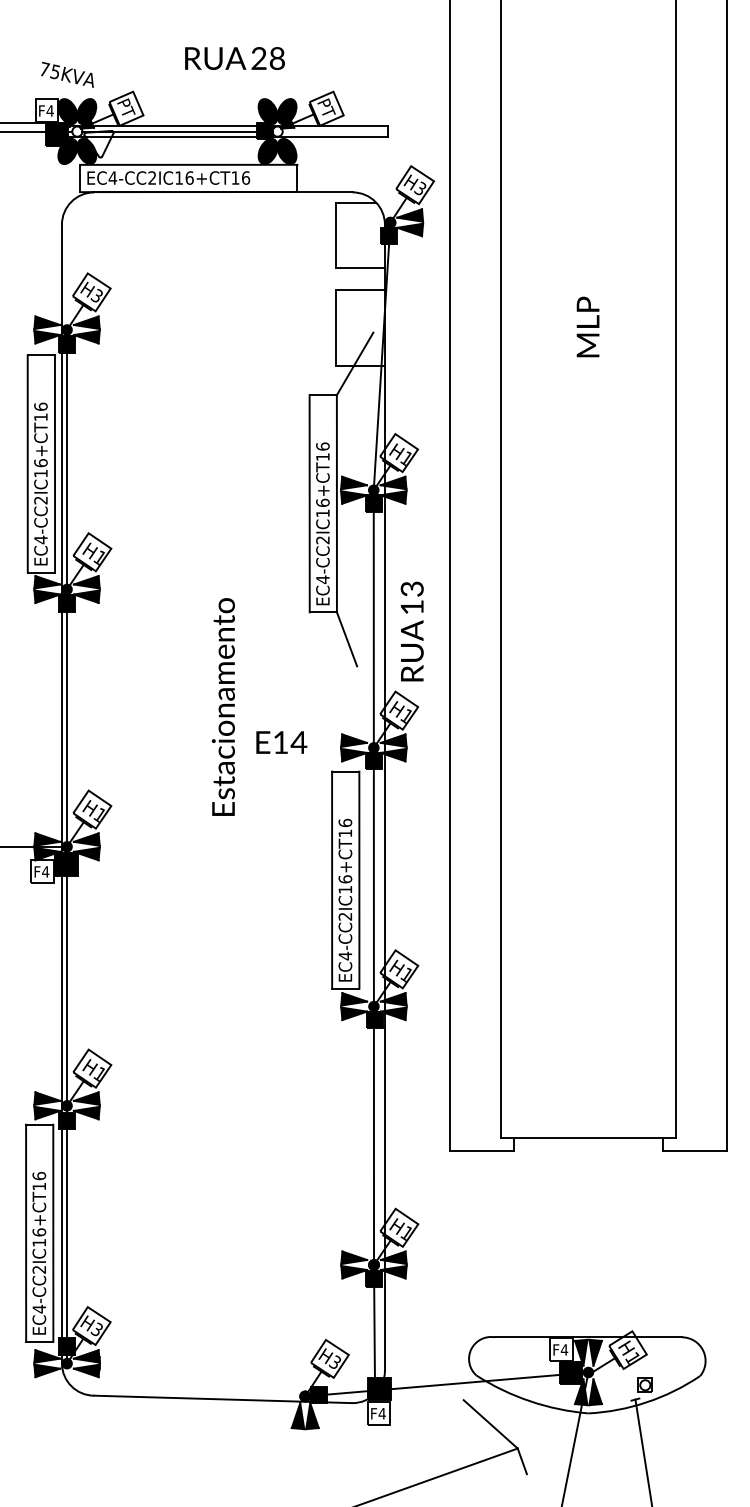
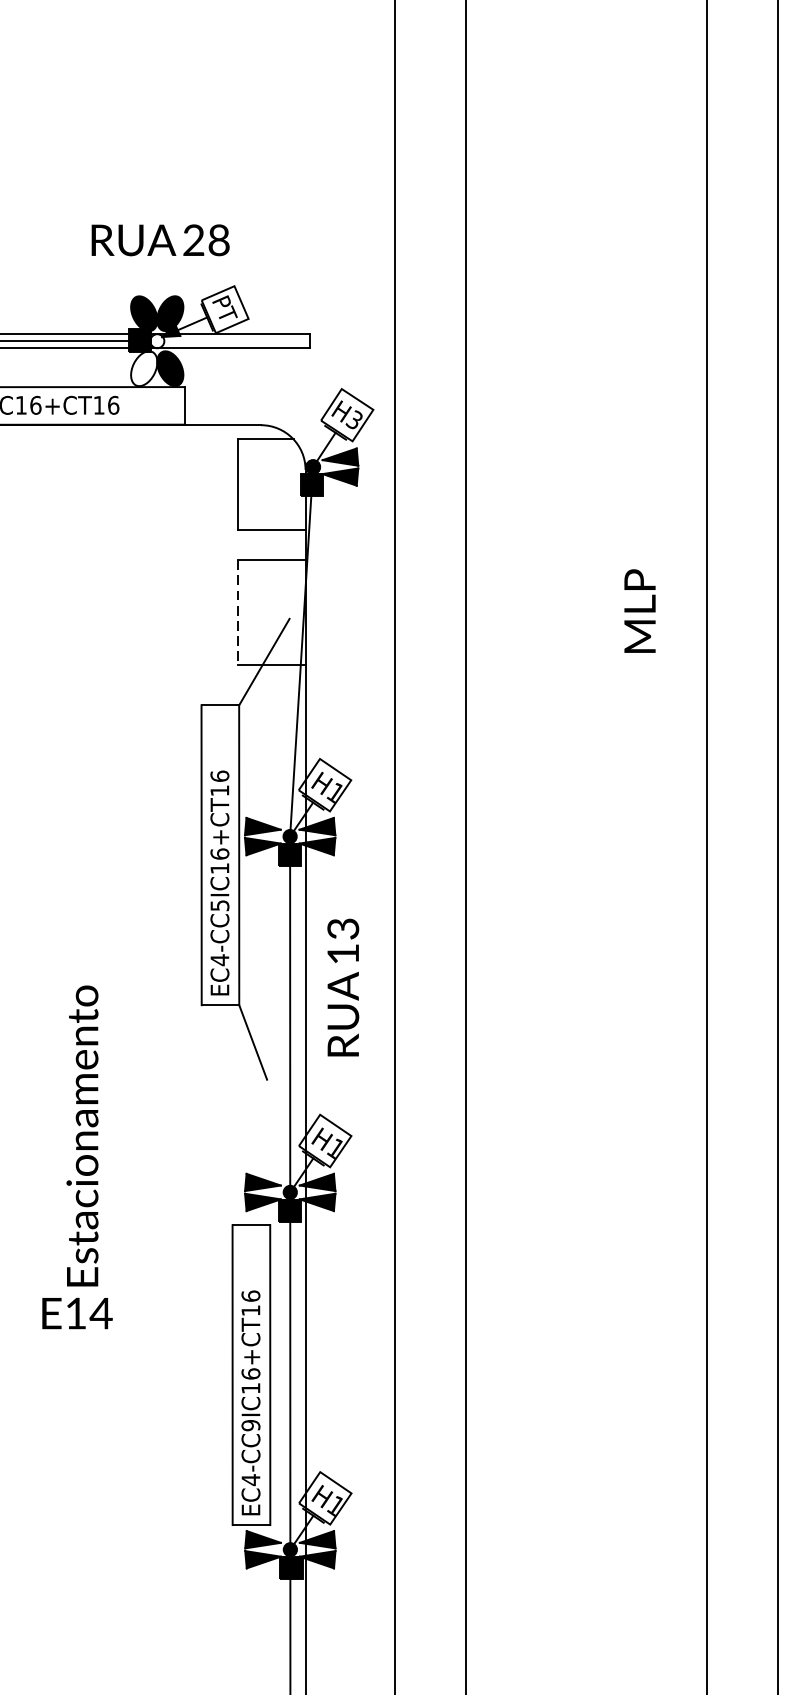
text: (234, 58) -> (159, 240), moved
fill: (267, 151) -> (143, 368), removed
text: (587, 326) -> (639, 610), moved
line: (335, 328) -> (237, 613), solid -> dashed
text: (322, 540) -> (219, 905), EC4-CC2IC16+CT16 -> EC4-CC5IC16+CT16
text: (411, 631) -> (342, 987), moved
text: (281, 742) -> (77, 1313), moved
text: (345, 916) -> (251, 1425), EC4-CC2IC16+CT16 -> EC4-CC9IC16+CT16

